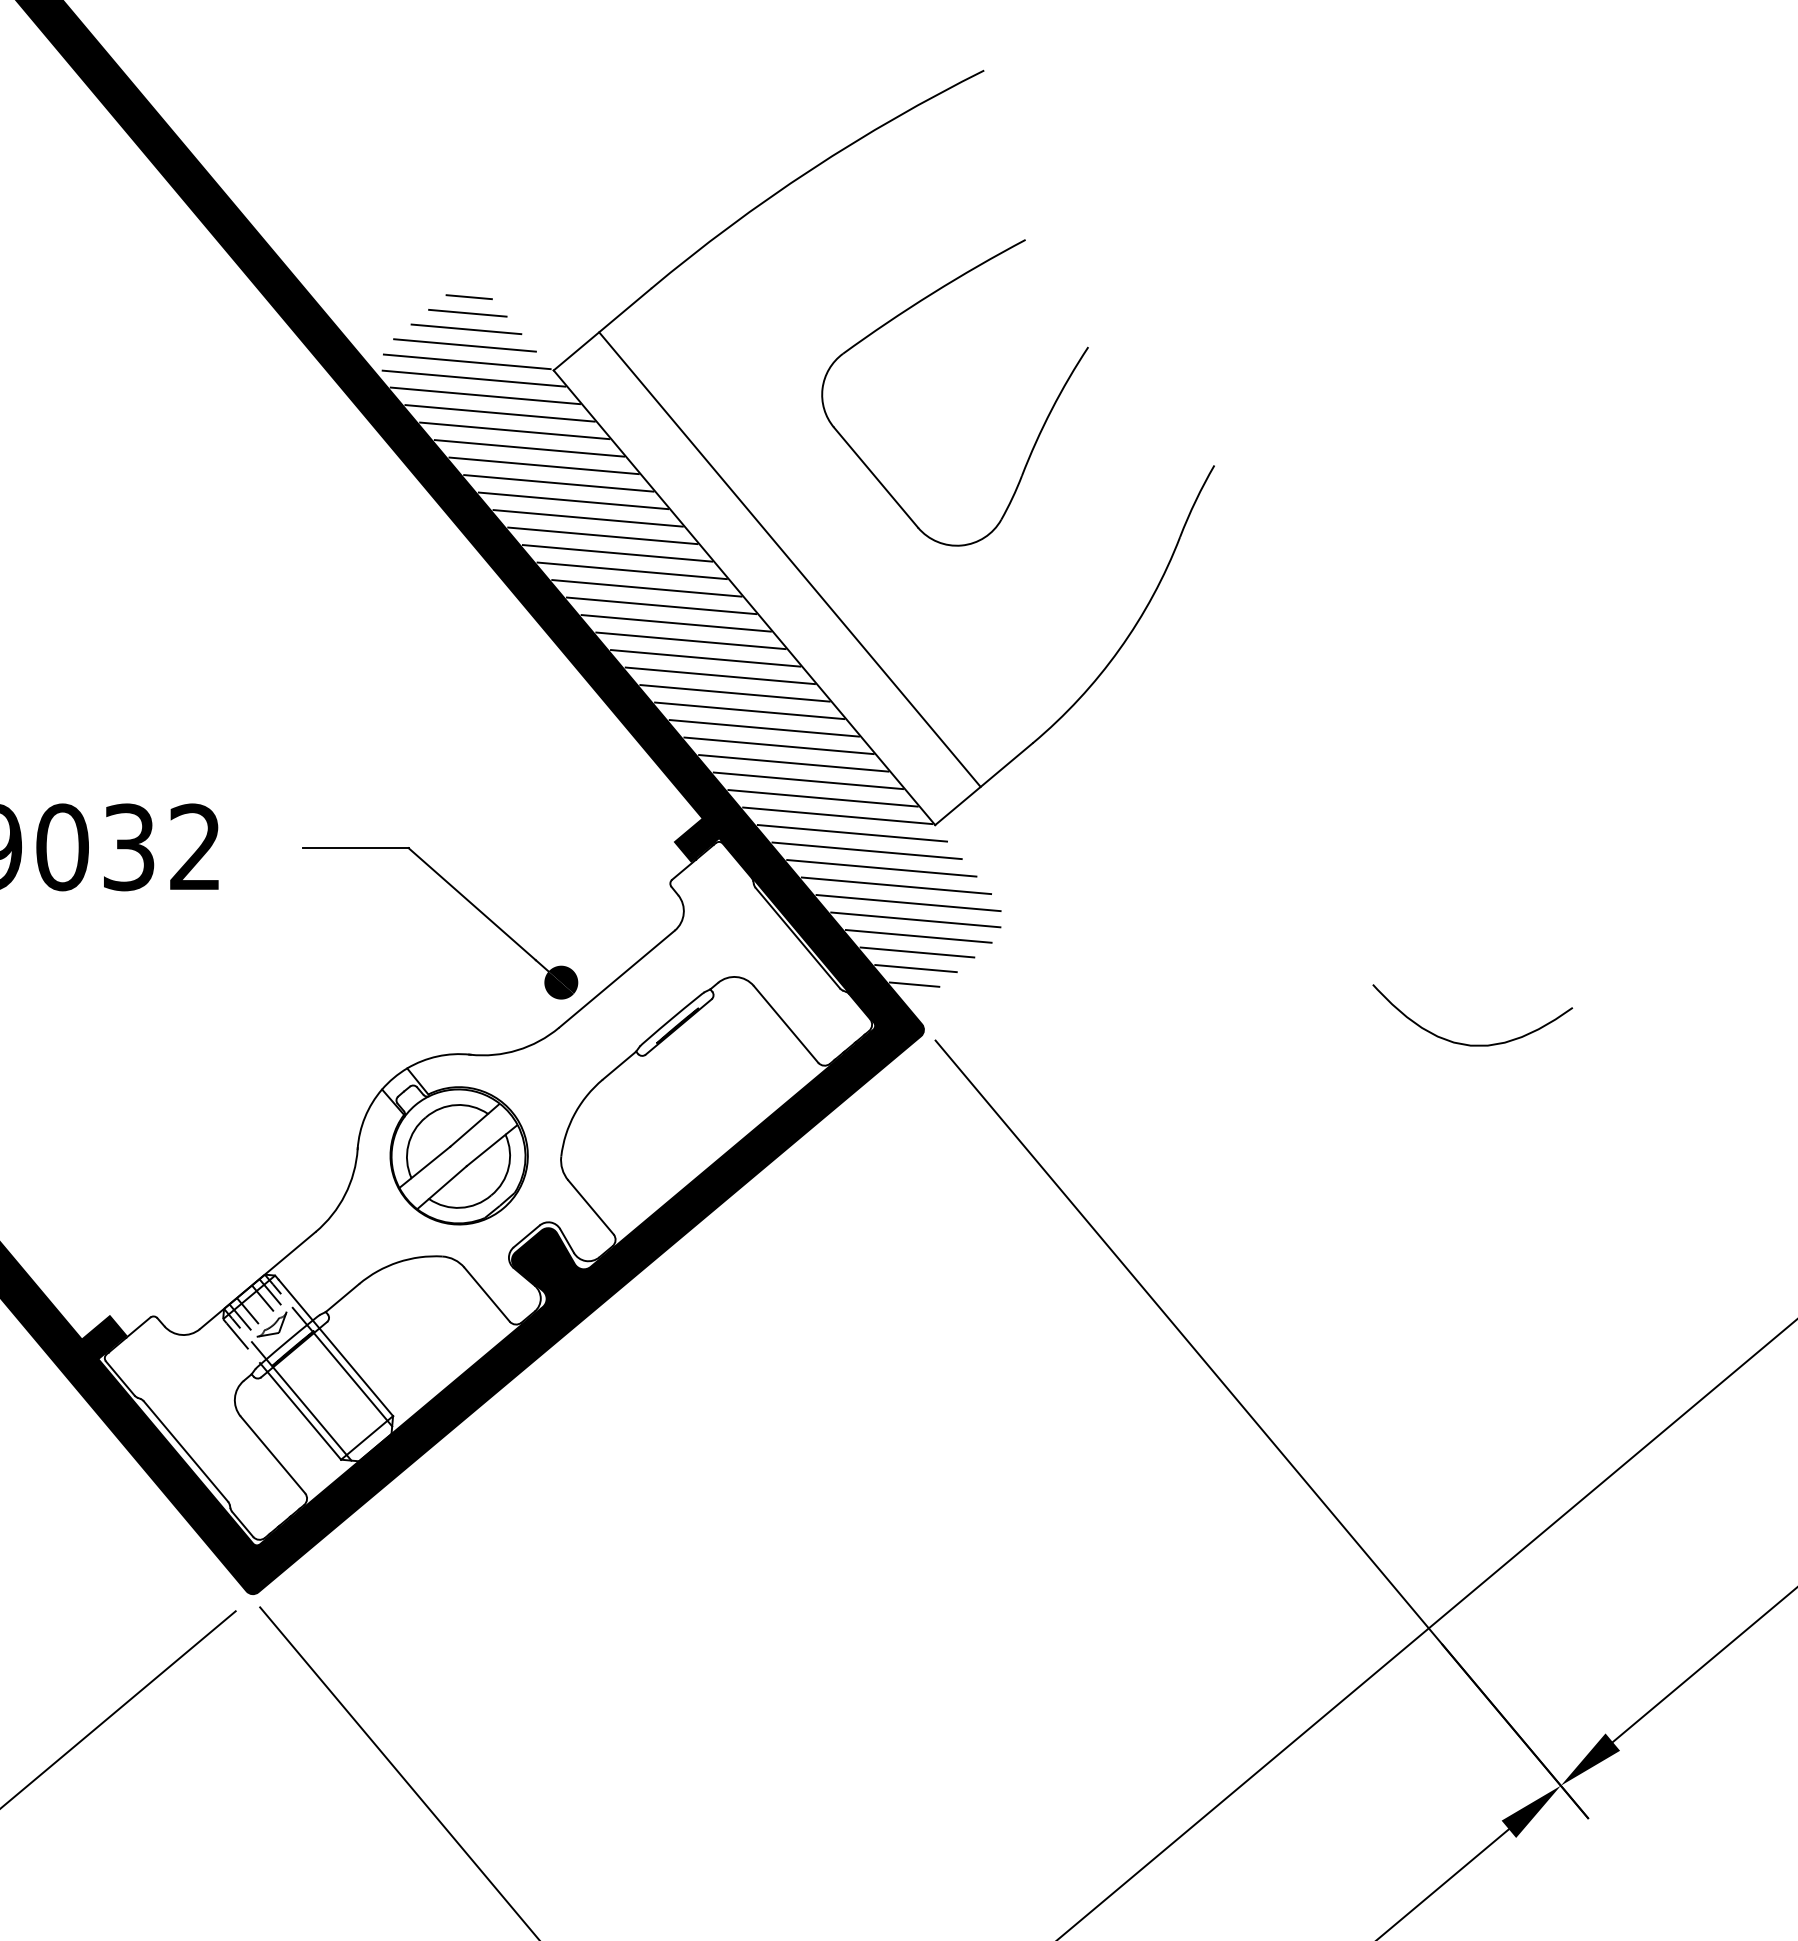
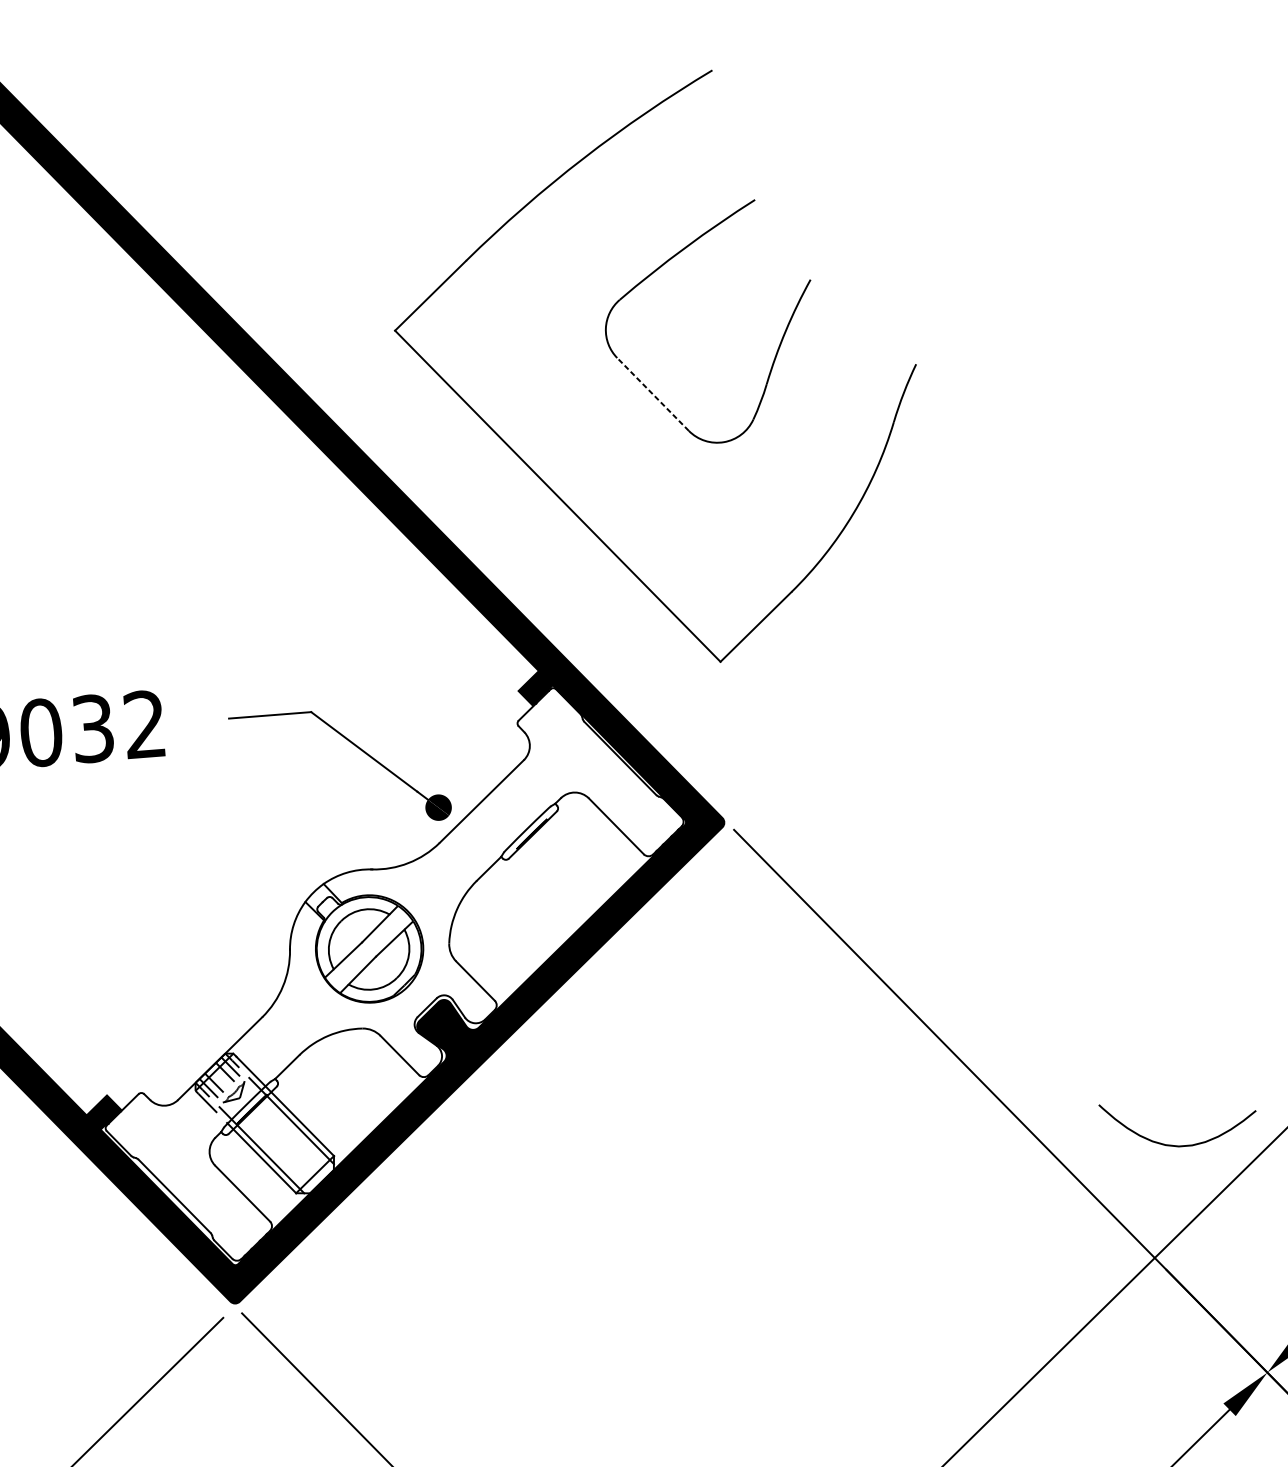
line: (875, 477) -> (652, 394), solid -> dashed
line: (789, 559) -> (590, 463), removed
hatch: (691, 640) -> (519, 532), removed
part: (1465, 1043) -> (1174, 1145), moved

